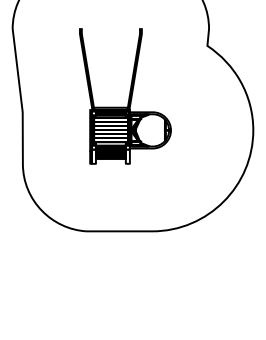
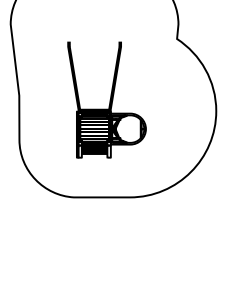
part: (125, 96) -> (107, 100), moved

